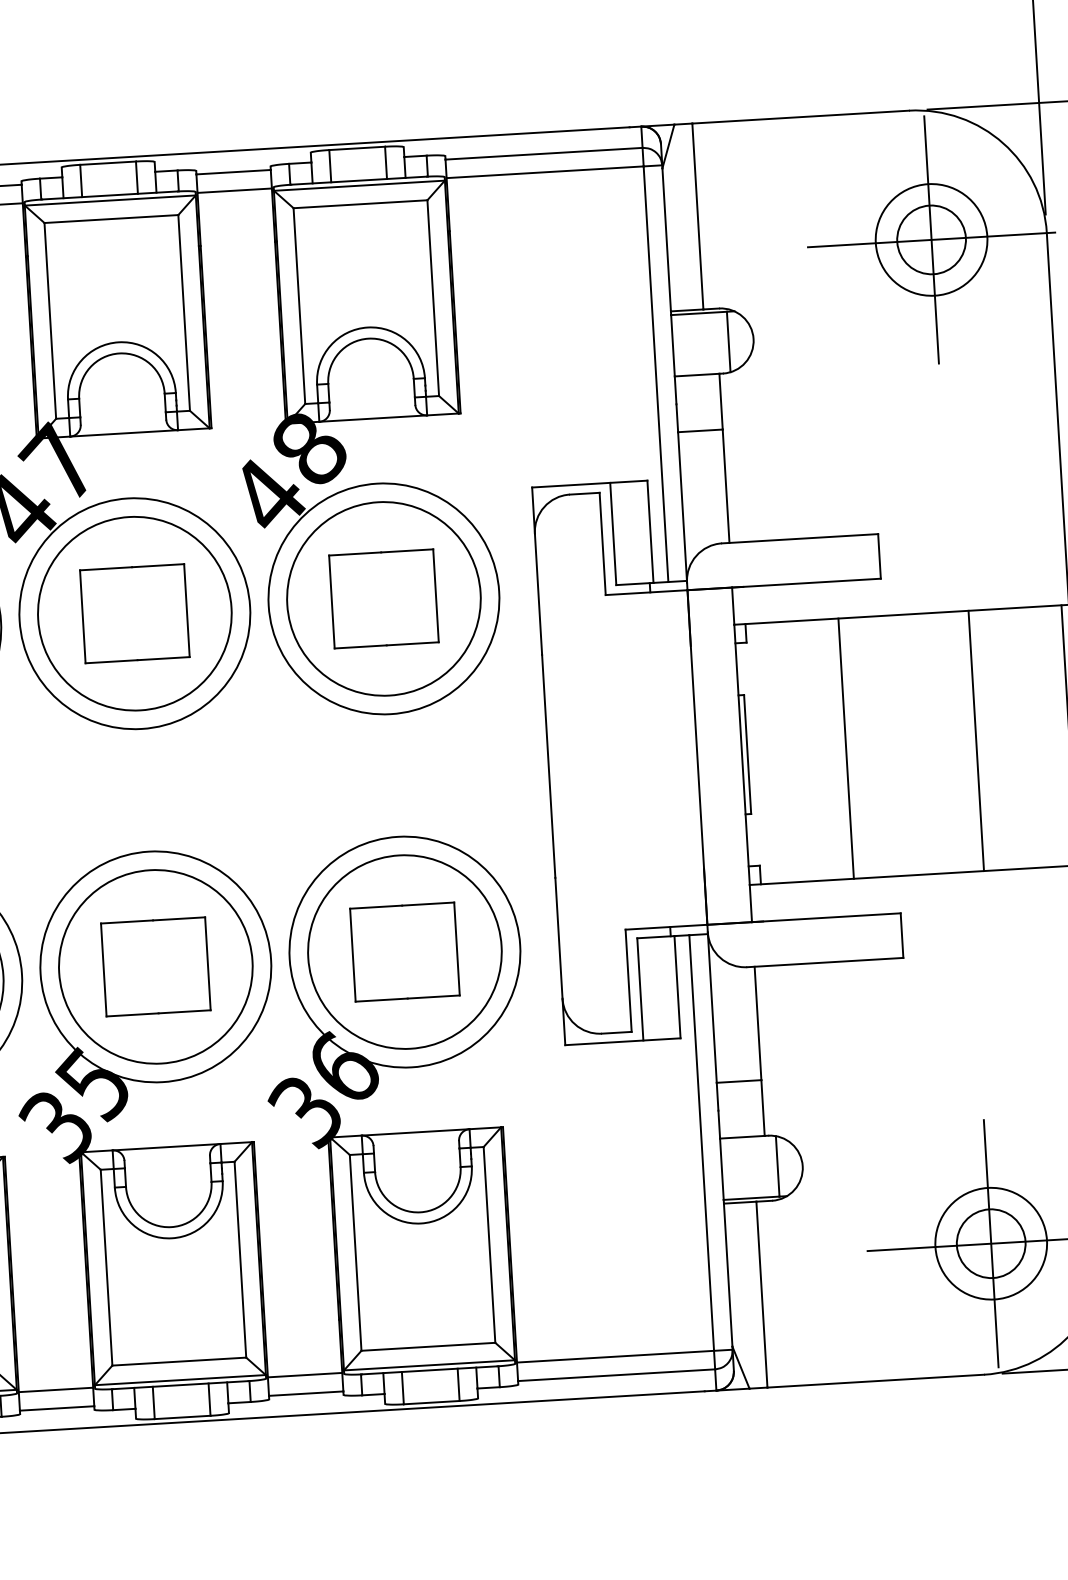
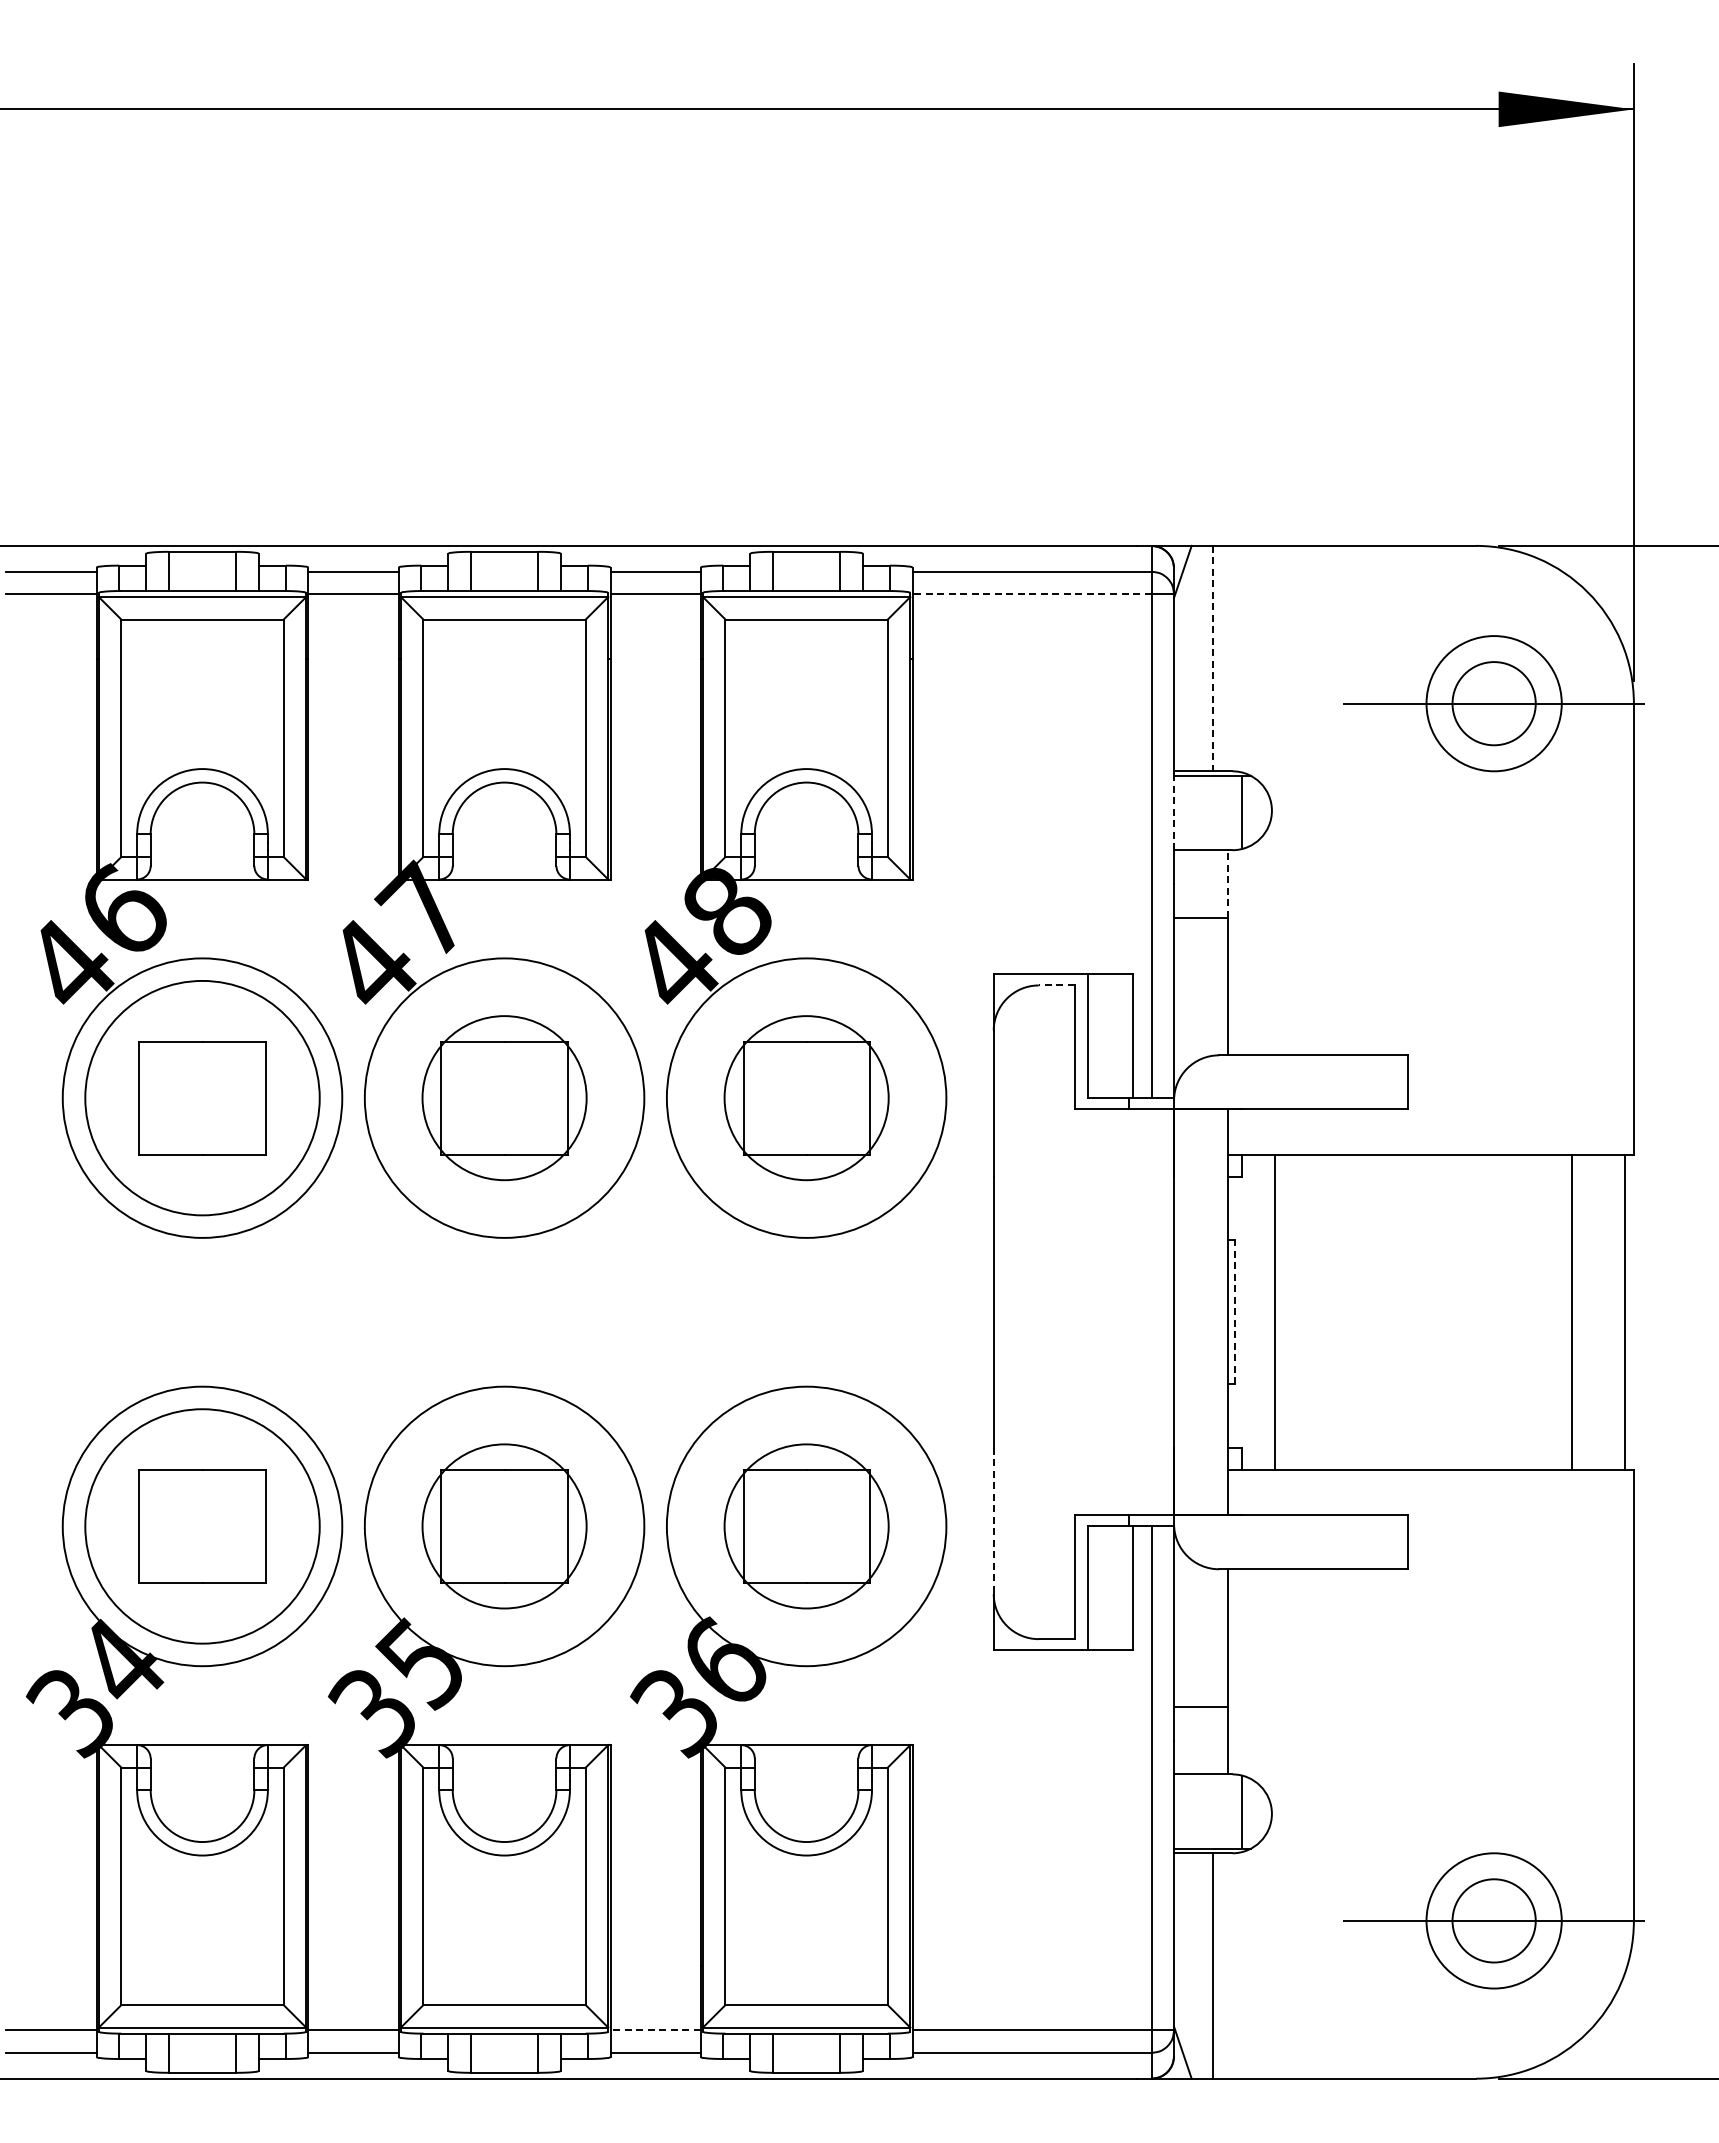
line: (544, 172) -> (1031, 594), solid -> dashed
line: (697, 216) -> (1213, 658), solid -> dashed
line: (931, 239) -> (1494, 703), removed
line: (673, 345) -> (1174, 812), solid -> dashed
line: (721, 402) -> (1228, 884), solid -> dashed
line: (584, 493) -> (1056, 985), solid -> dashed
circle: (383, 598) -> (806, 1097), size x0.7
circle: (134, 613) -> (504, 1097), size x0.7
line: (976, 741) -> (1572, 1312), moved
line: (846, 748) -> (1275, 1312), moved
line: (747, 753) -> (1234, 1311), solid -> dashed
line: (558, 938) -> (993, 1521), solid -> dashed
circle: (404, 952) -> (806, 1526), size x0.7
circle: (155, 966) -> (504, 1526), size x0.7
line: (991, 1243) -> (1494, 1920), removed
line: (305, 1375) -> (655, 2030), solid -> dashed

